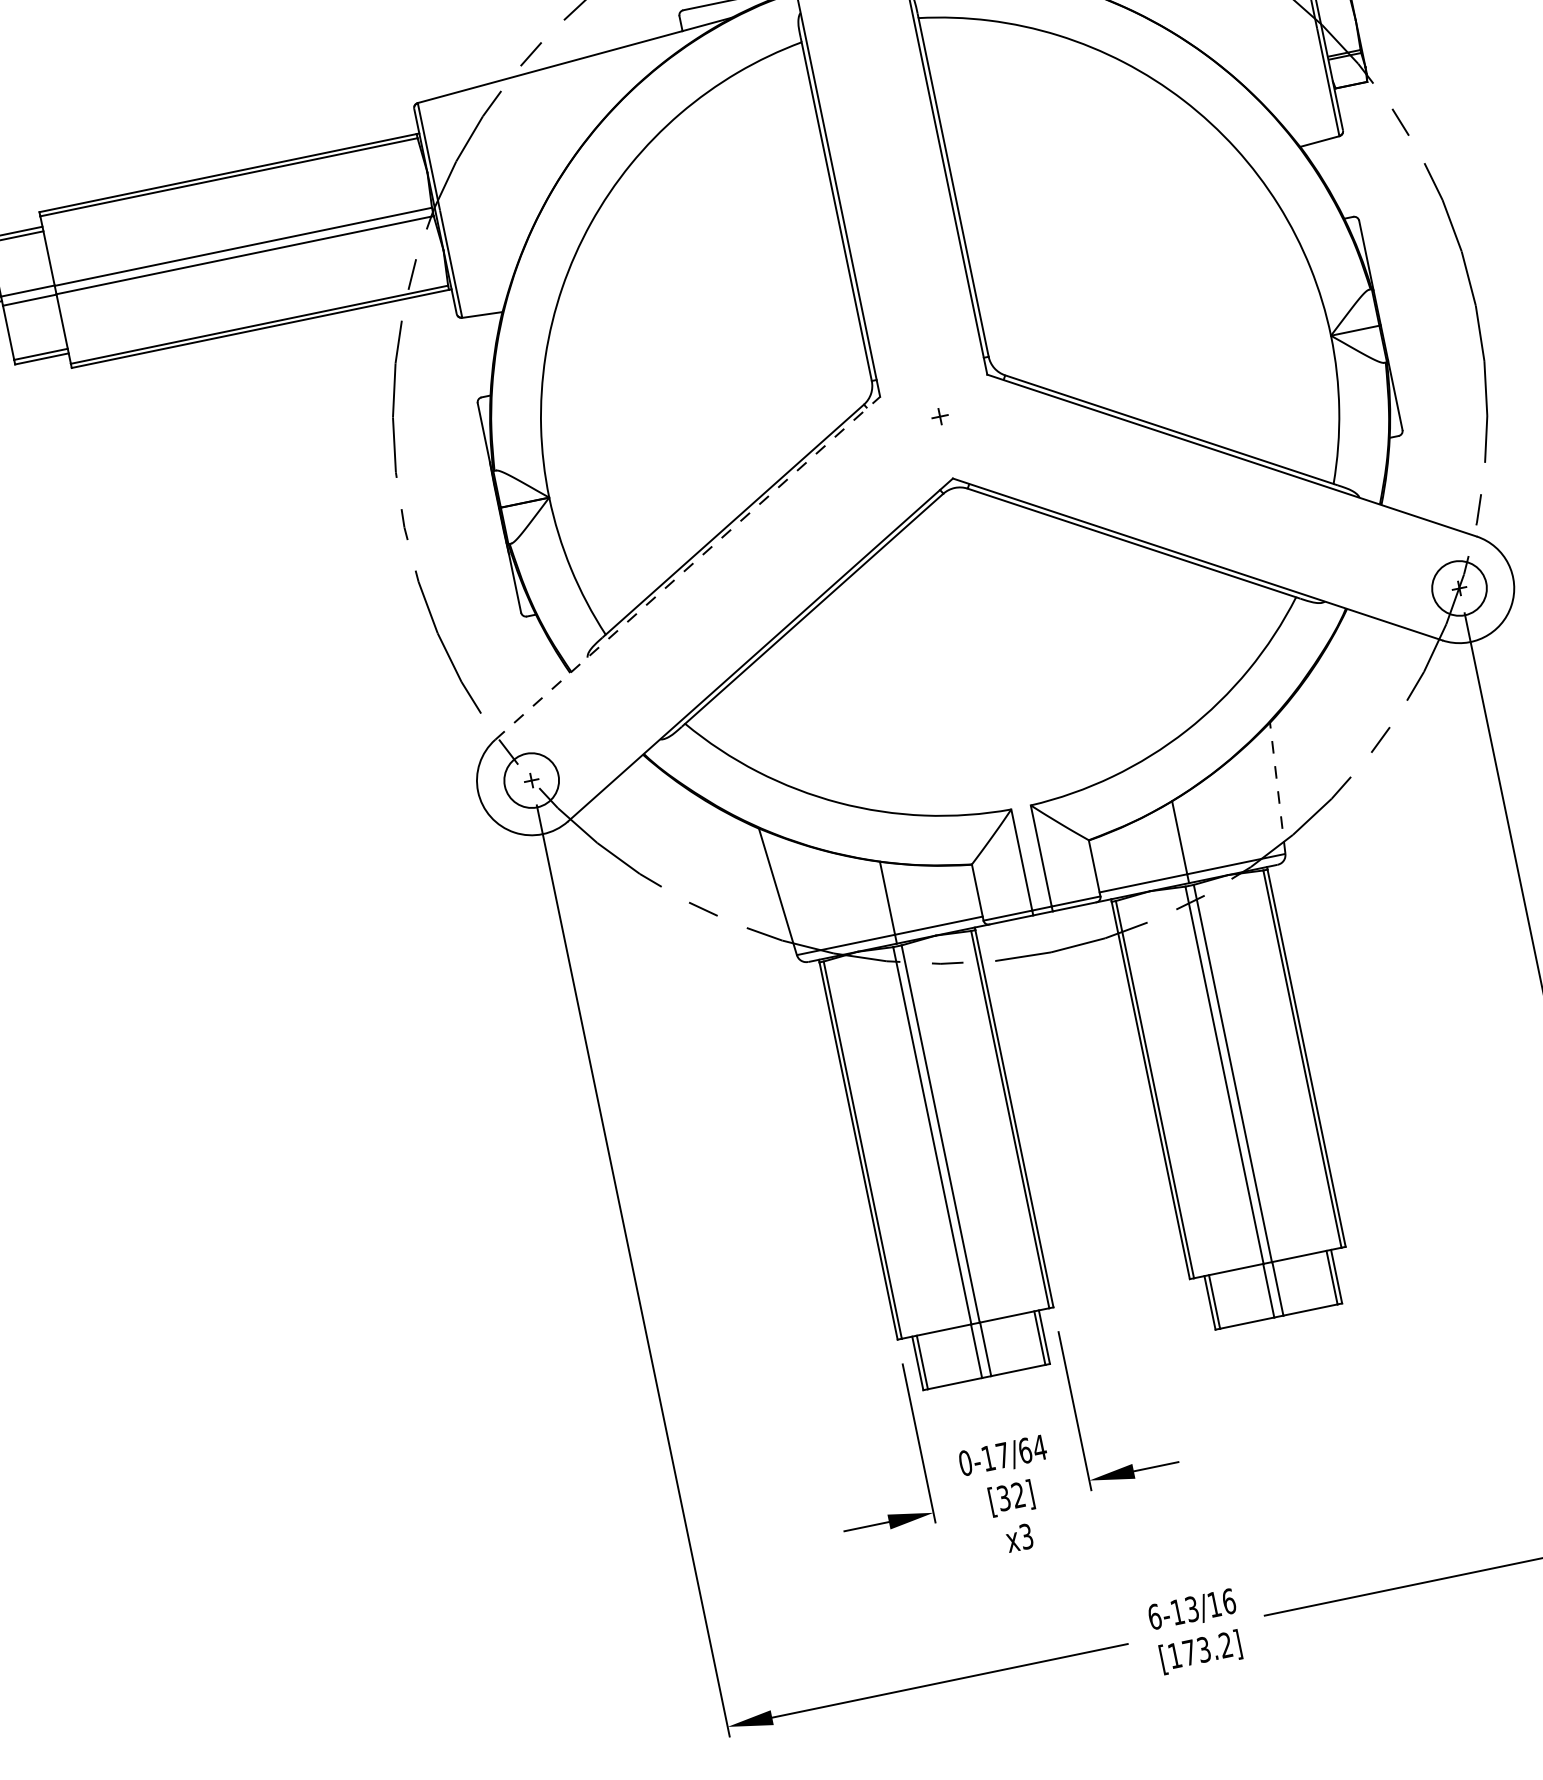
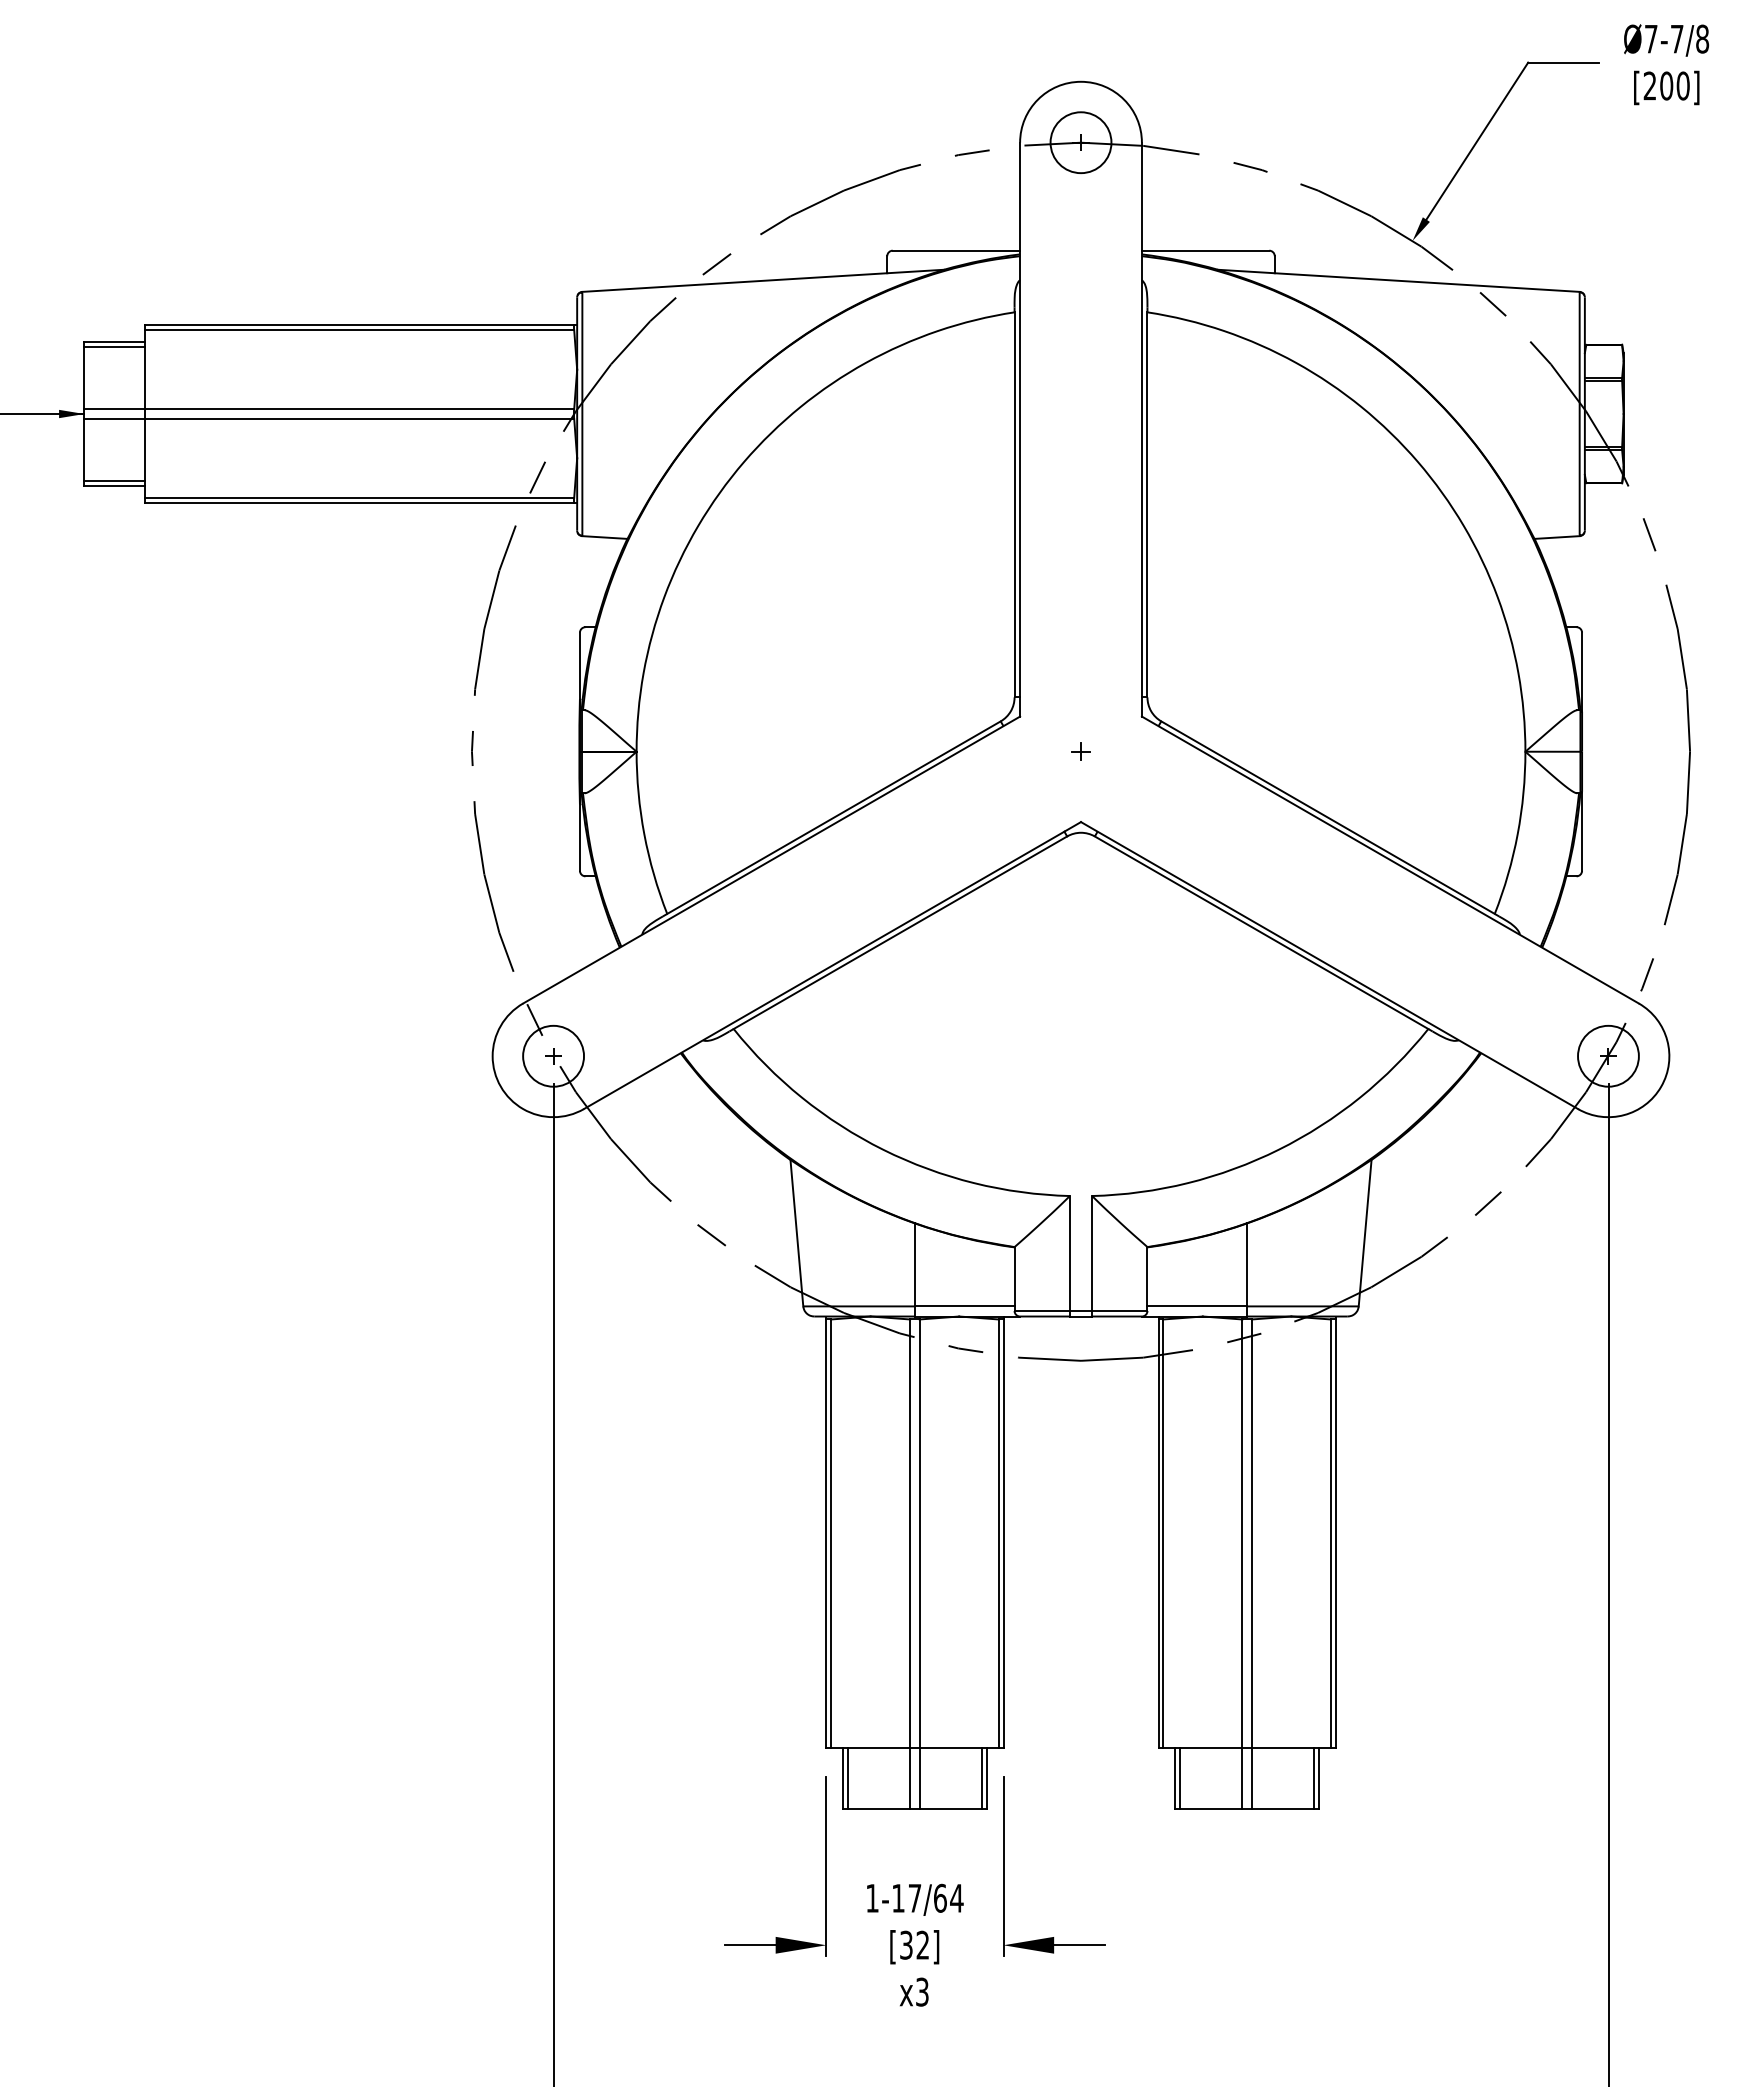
line: (687, 568) -> (771, 860), dashed -> solid
line: (1277, 787) -> (1365, 1232), dashed -> solid
text: (965, 1462) -> (872, 1897), 0-17/64 -> 1-17/64

